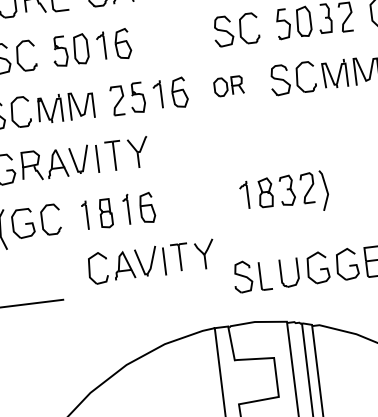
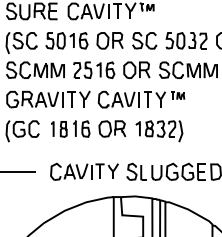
part: (171, 37) -> (109, 40), added
part: (227, 85) -> (136, 69), size x1.67
part: (244, 140) -> (141, 99), added
part: (196, 200) -> (112, 128), added
part: (151, 261) -> (84, 171), moved

